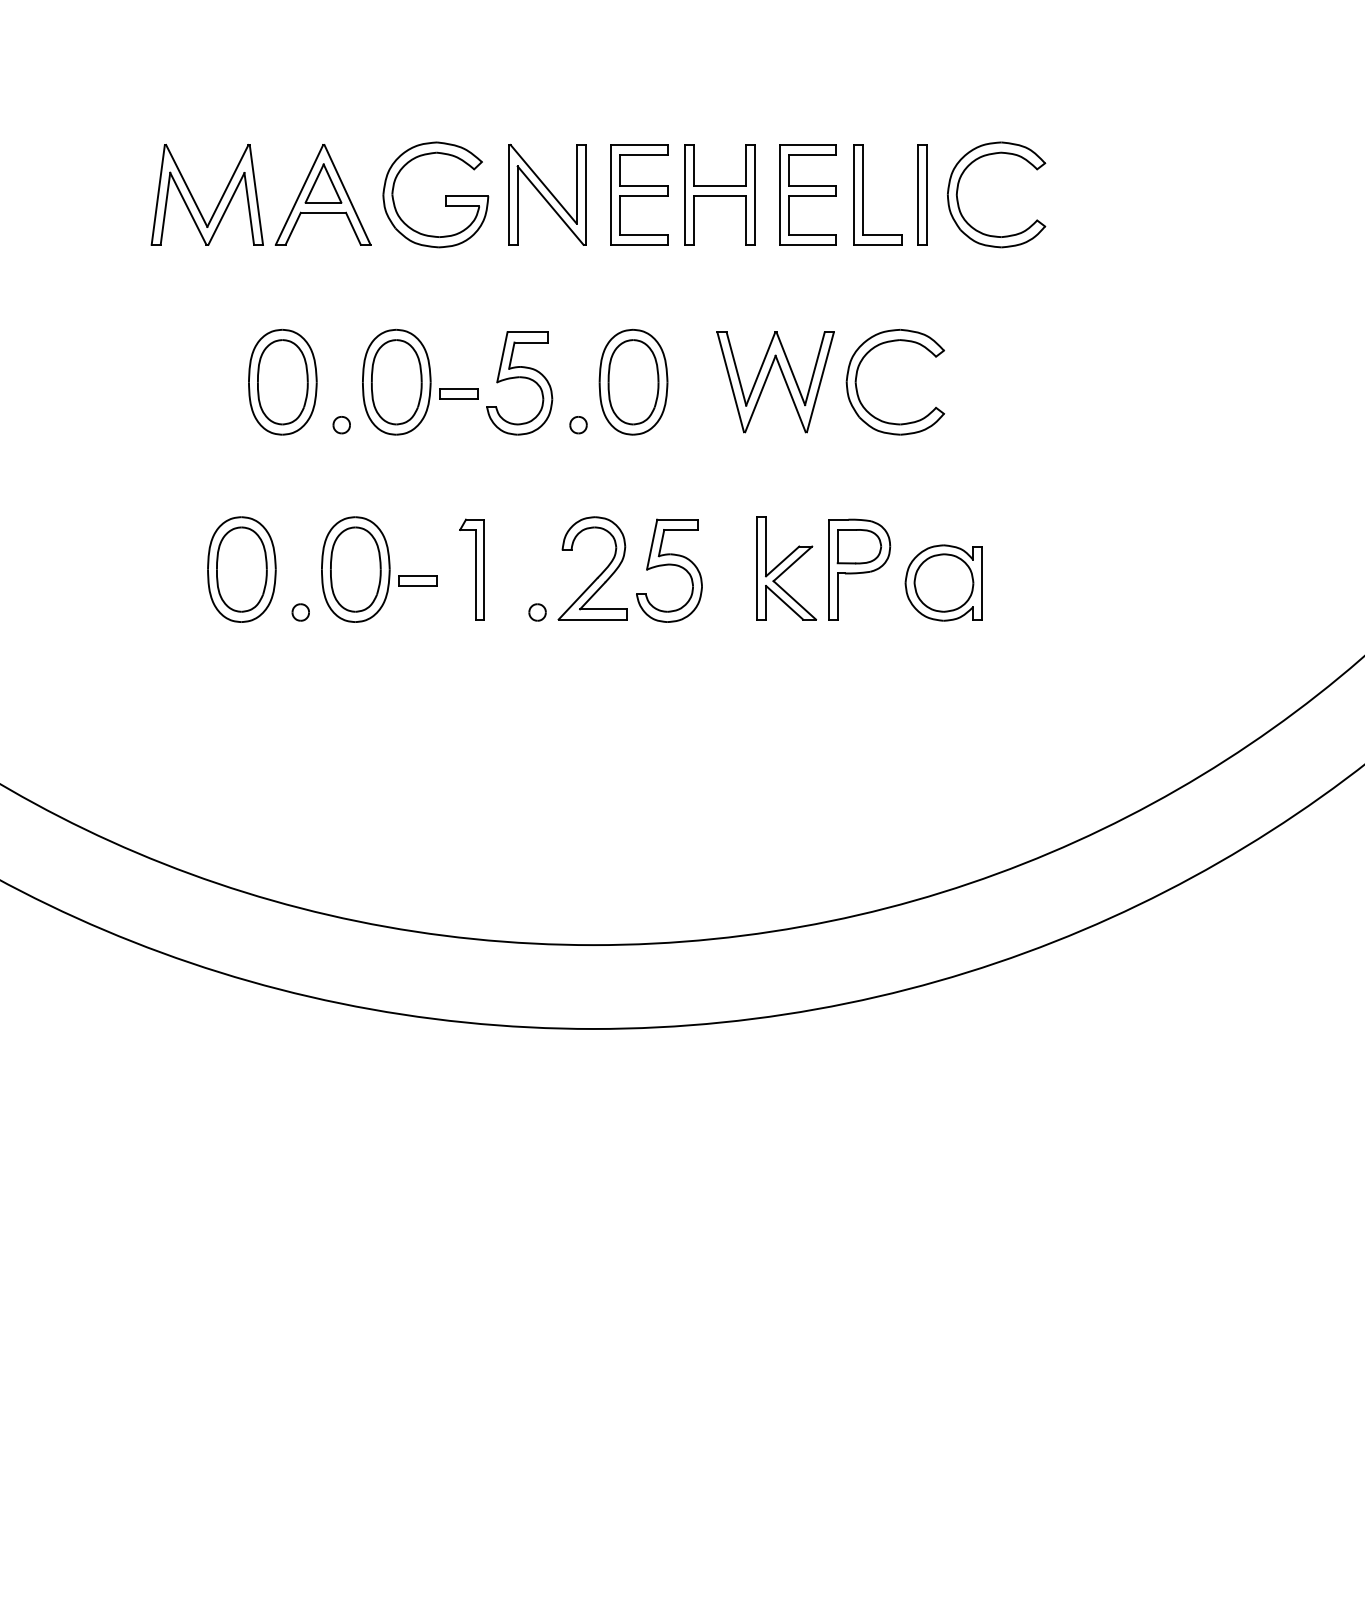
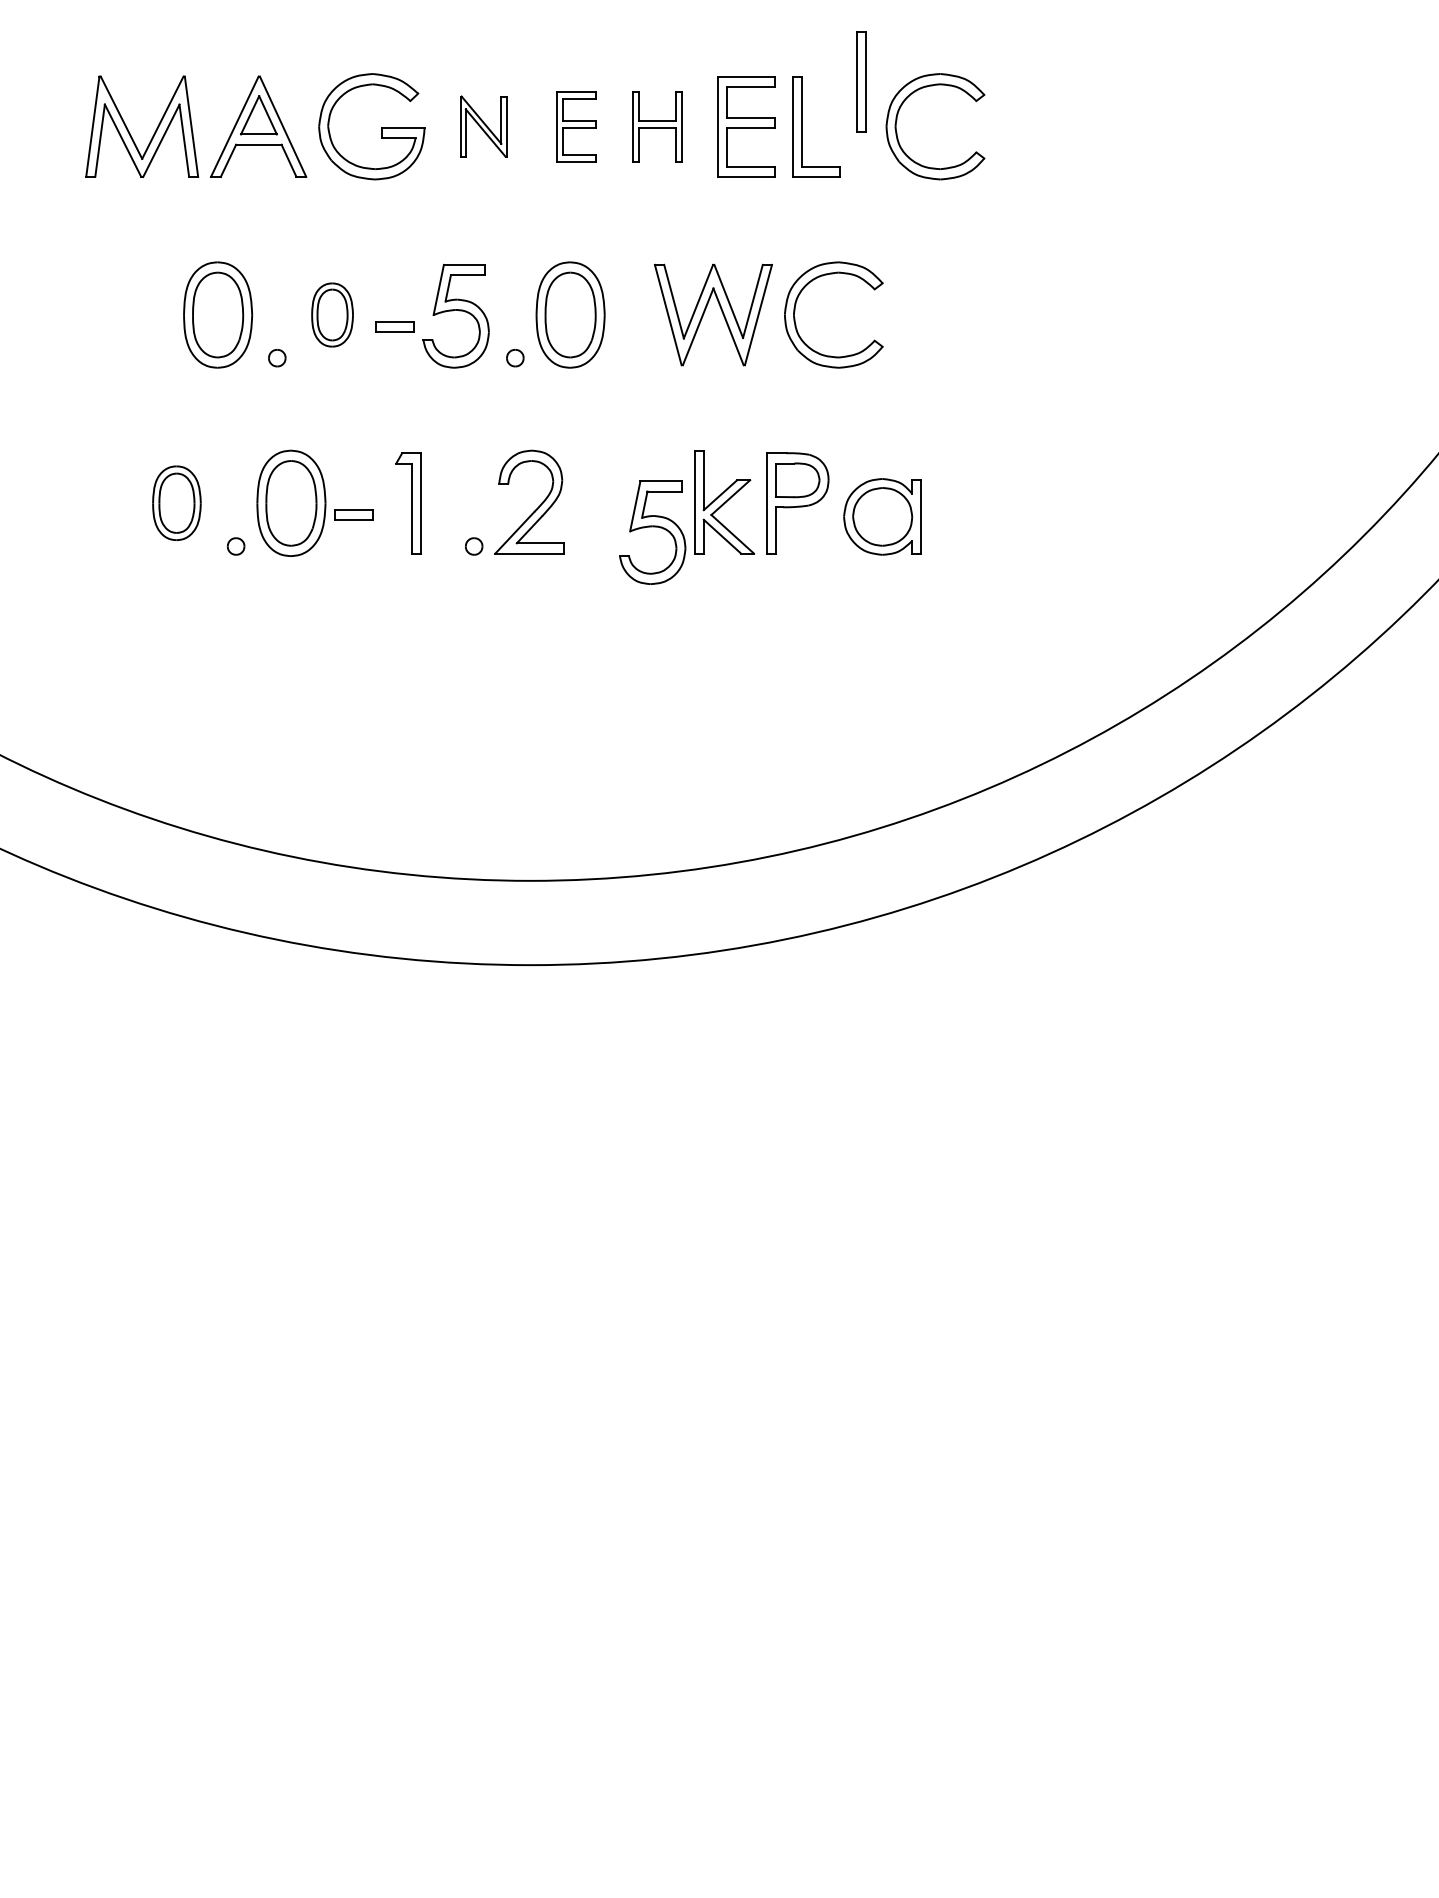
part: (546, 194) -> (483, 126), size x0.6
part: (639, 194) -> (576, 126), size x0.7
part: (719, 194) -> (657, 126), size x0.7
part: (922, 194) -> (861, 81), moved
part: (396, 381) -> (332, 314), size x0.6
part: (241, 568) -> (176, 502), size x0.7
part: (669, 570) -> (652, 532), moved

